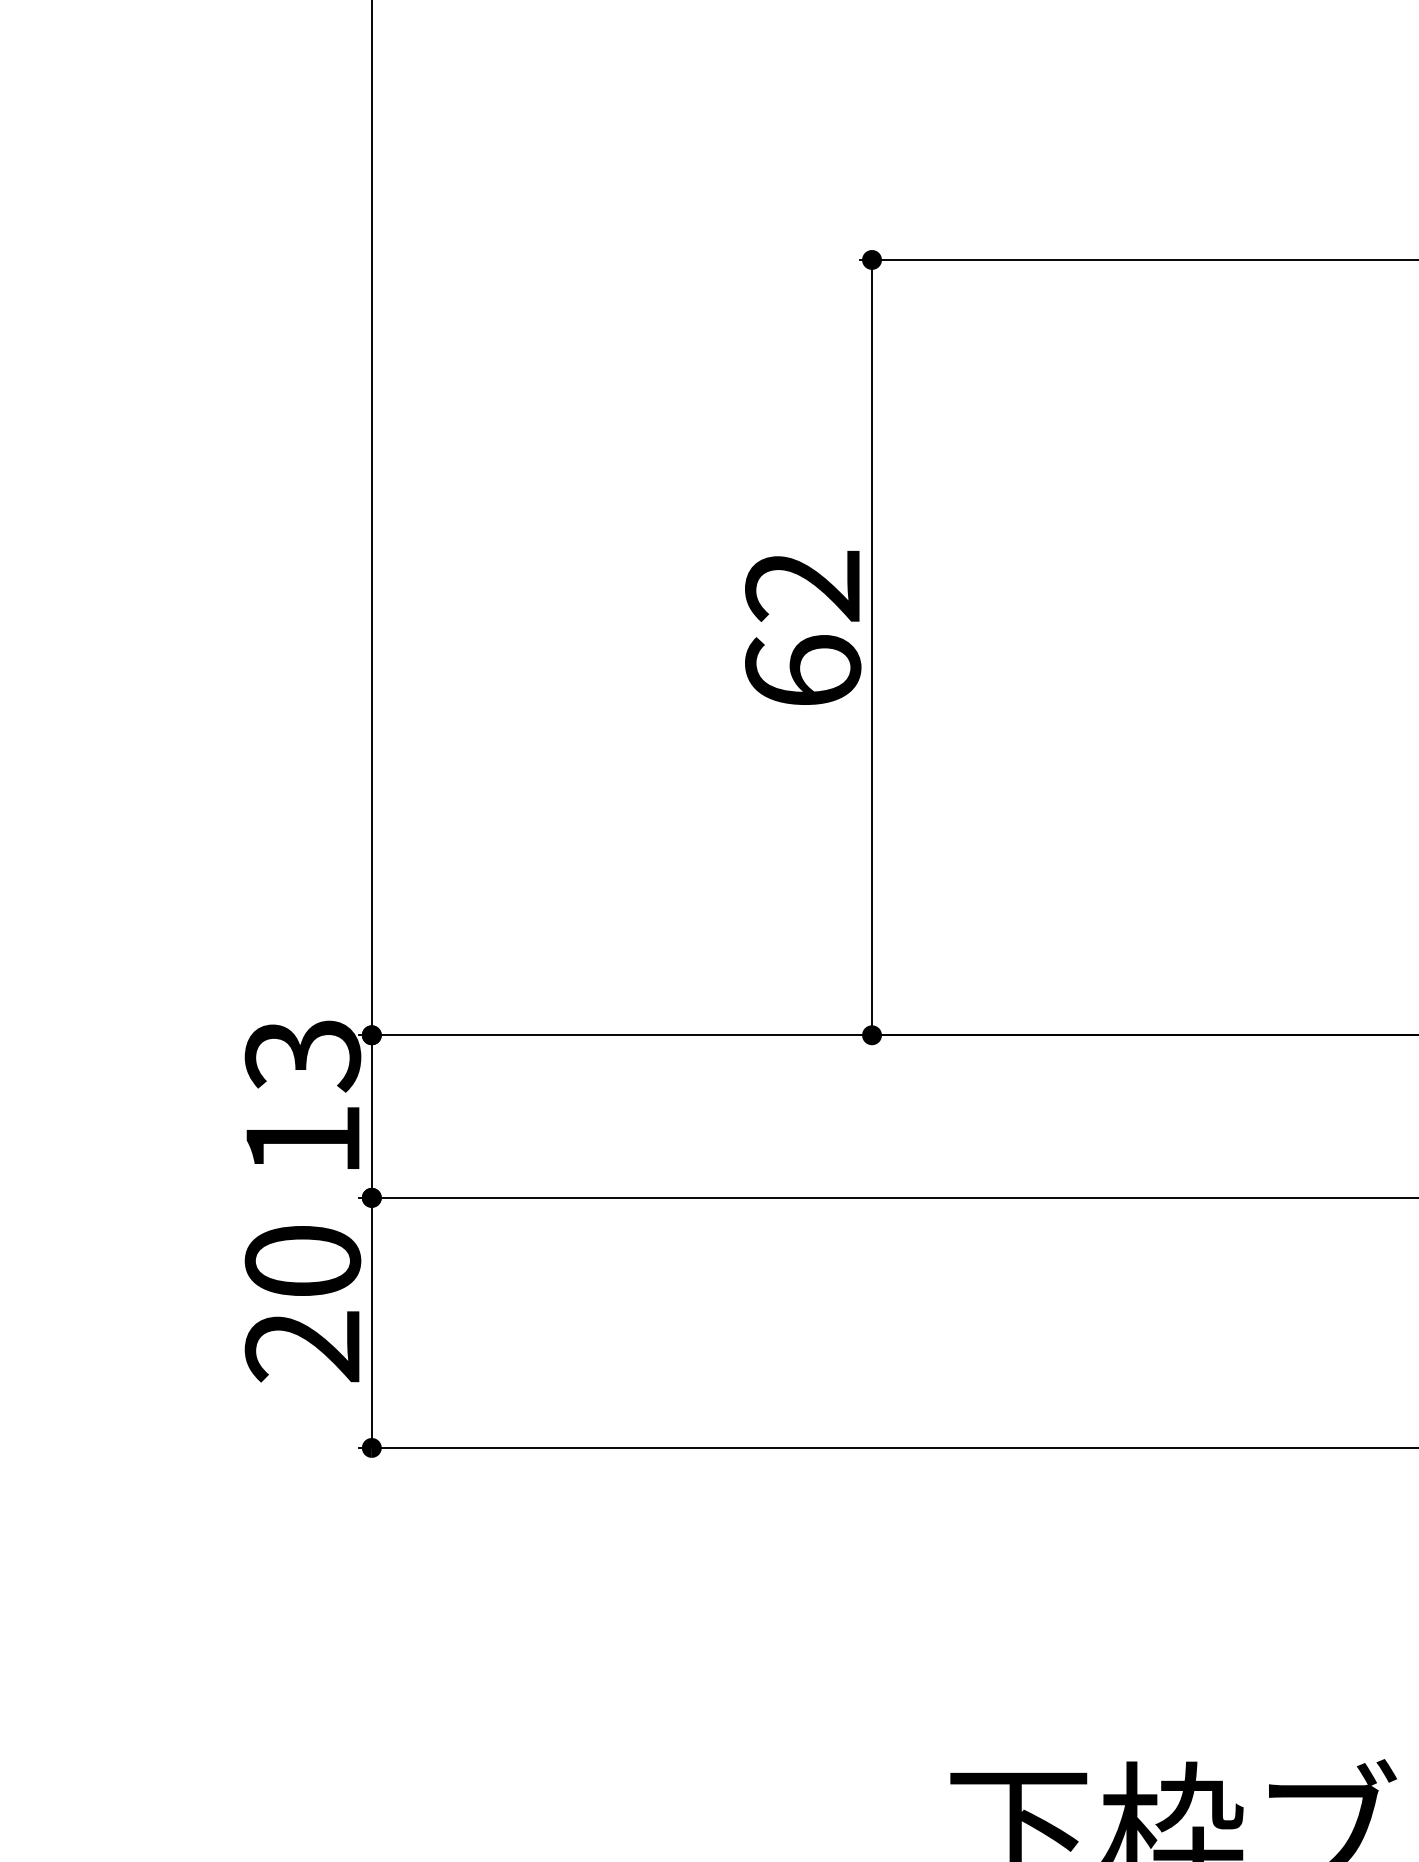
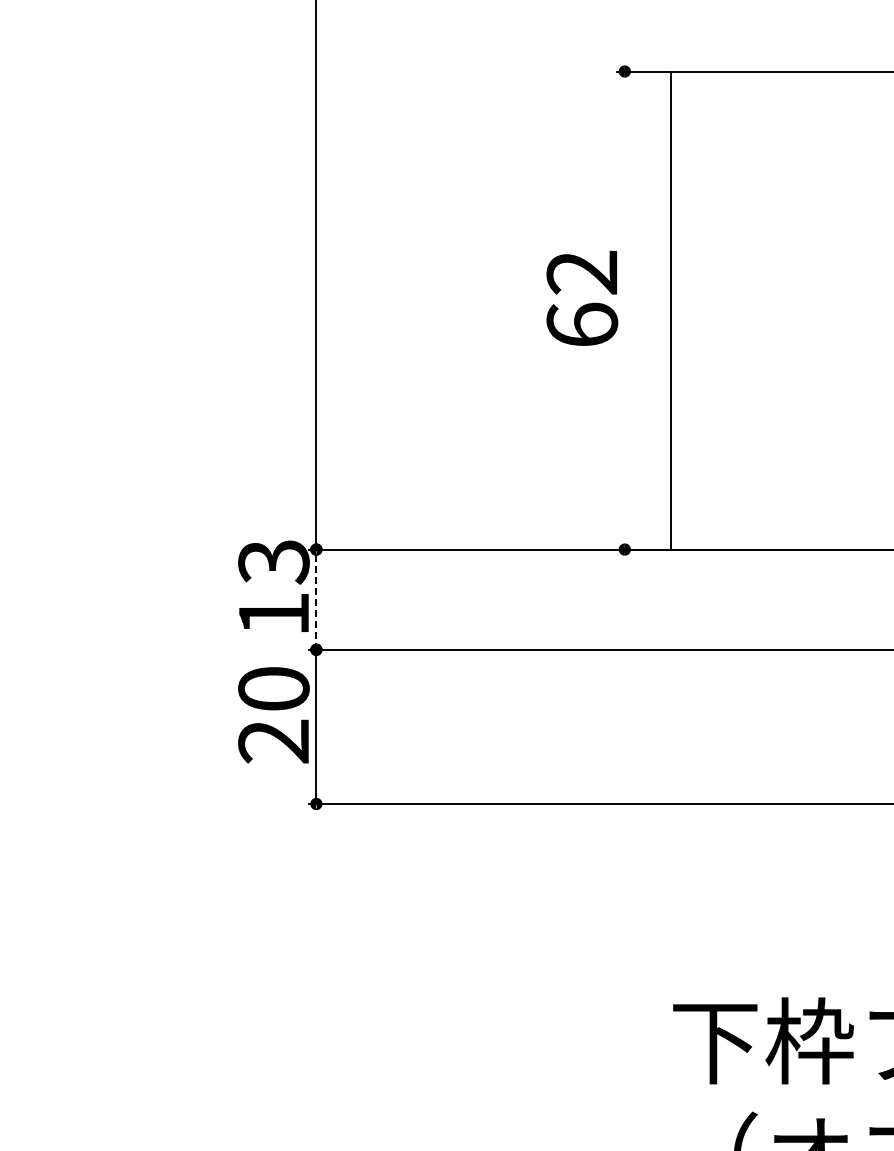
line: (871, 647) -> (670, 310), moved
line: (371, 1116) -> (316, 599), solid -> dashed

